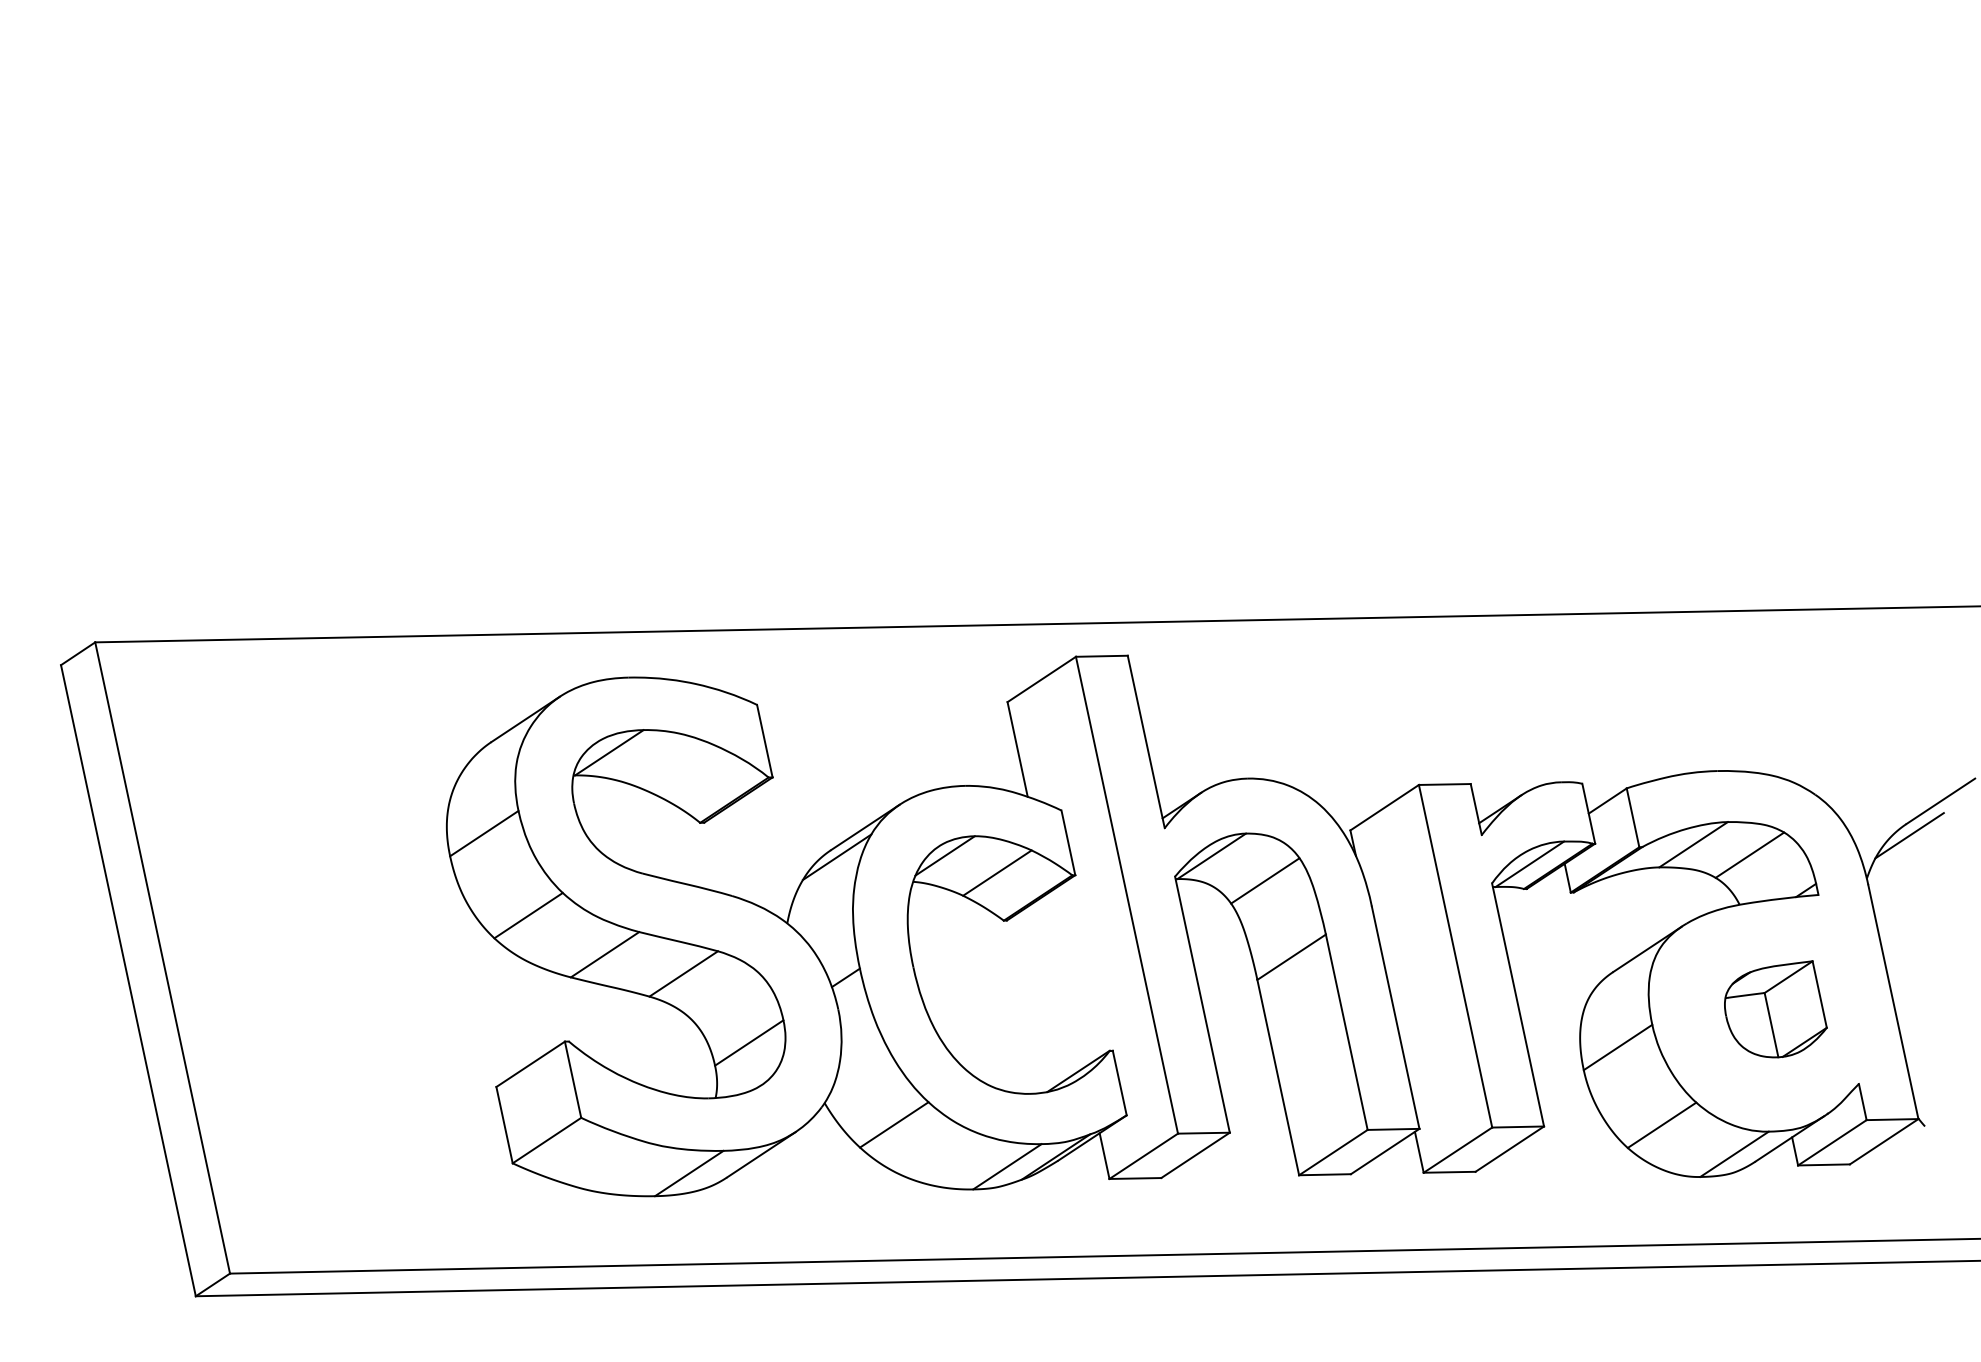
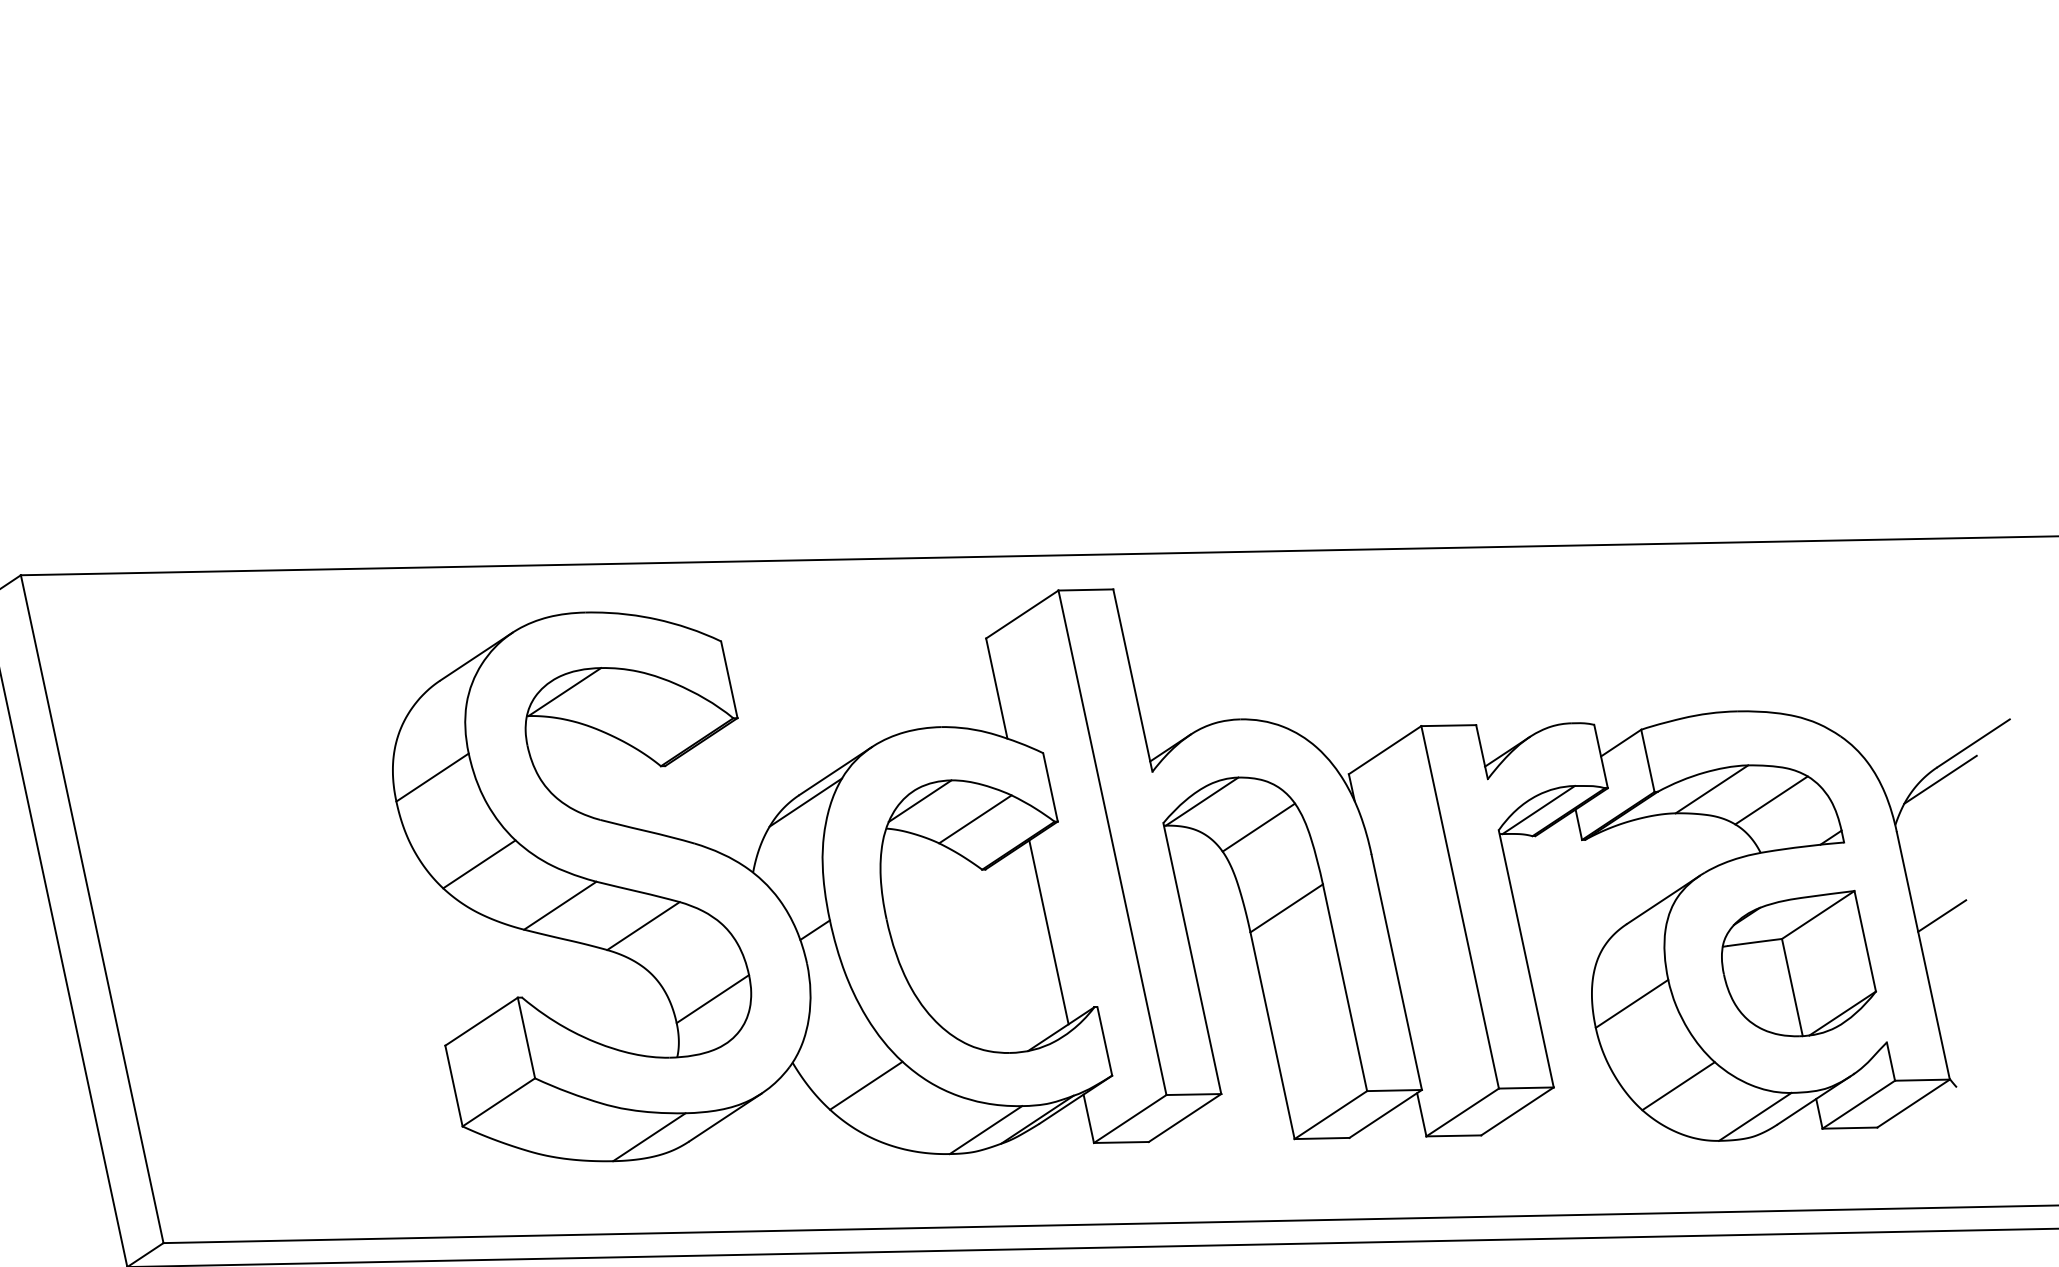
line: (1910, 964) -> (1941, 916), added
line: (1066, 979) -> (1048, 931), added
part: (1775, 1008) -> (1798, 962), size x1.43

